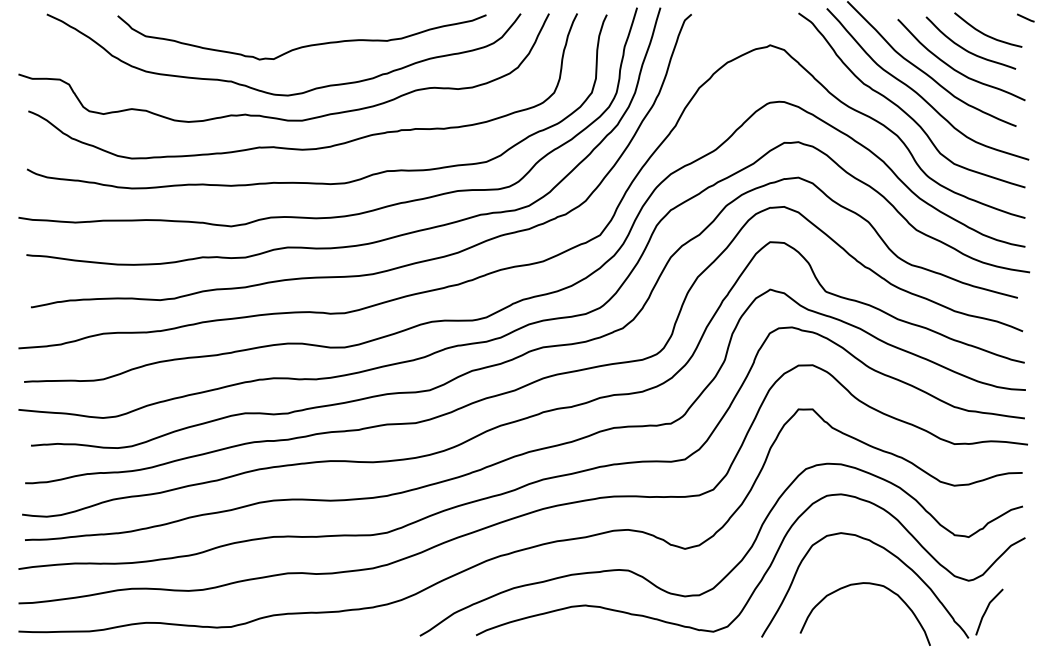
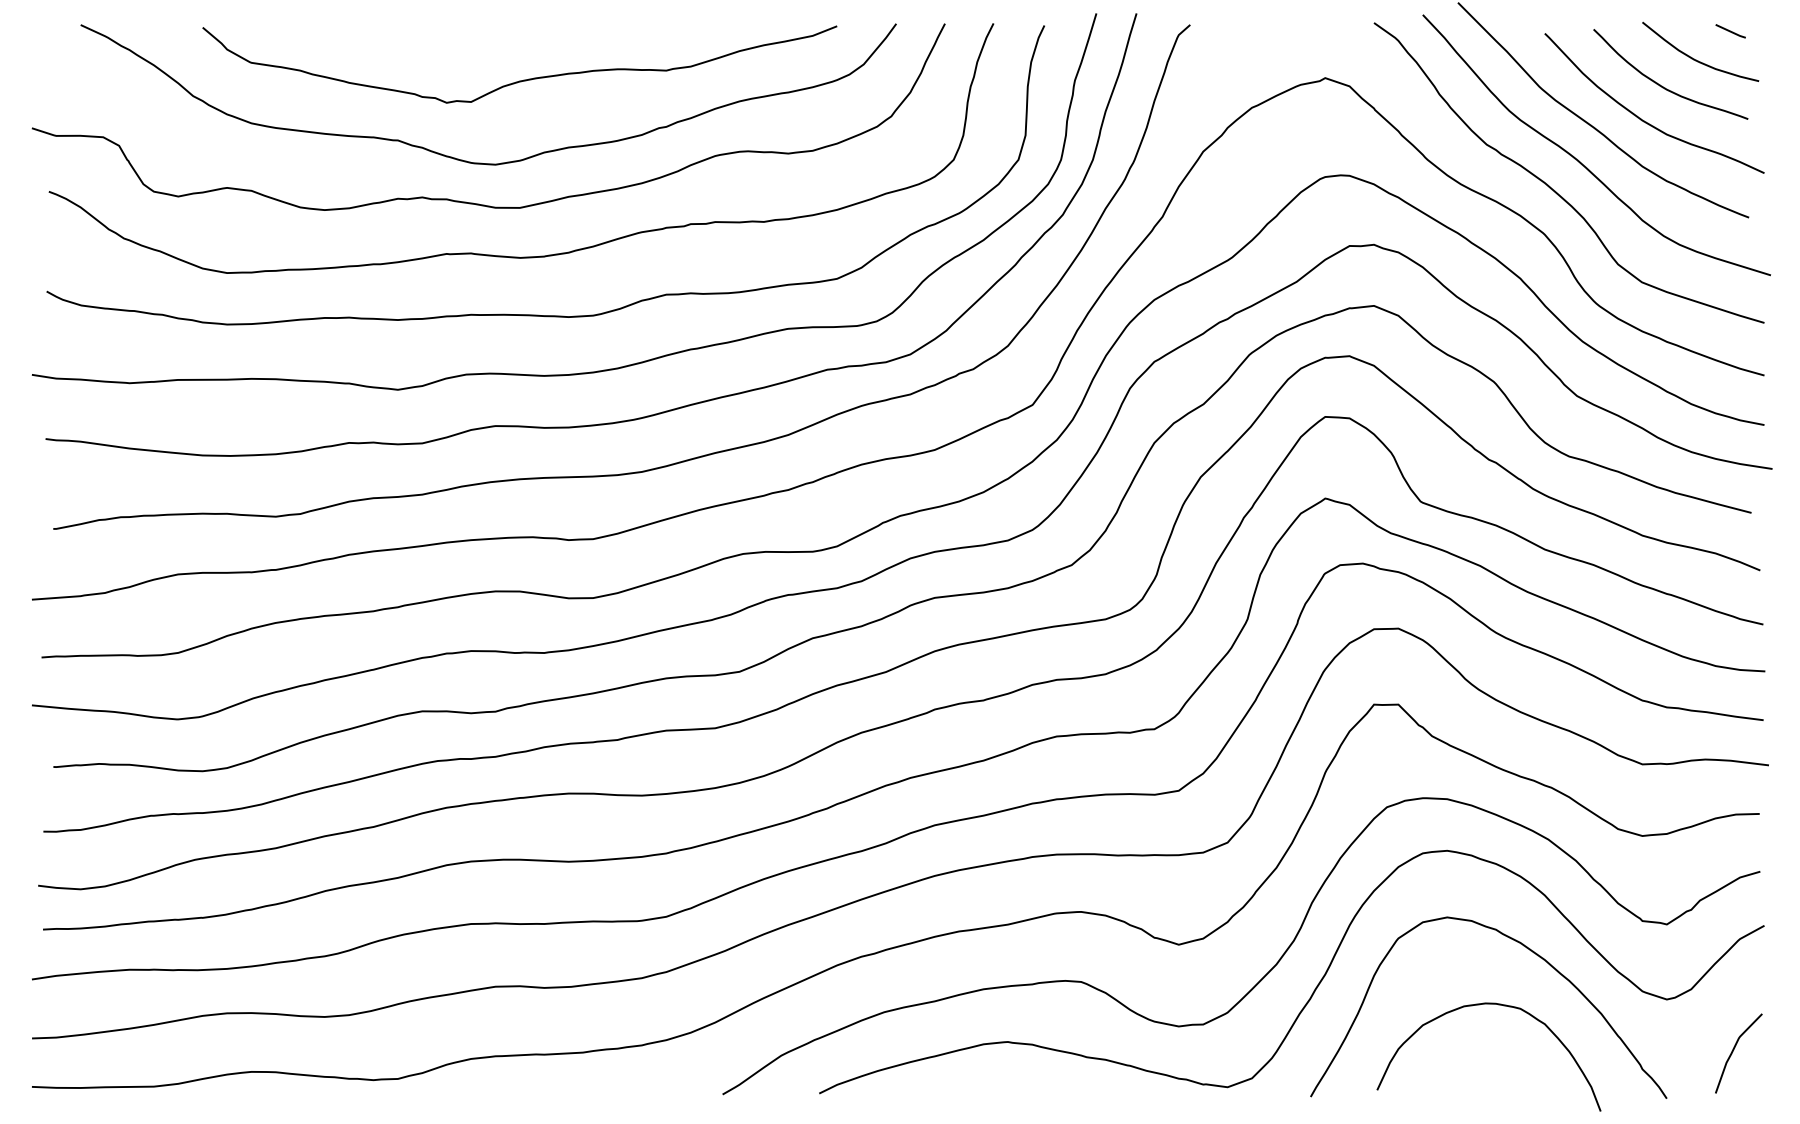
line: (1025, 17) -> (1730, 30), moved
curve: (987, 610) -> (1735, 1050), moved

